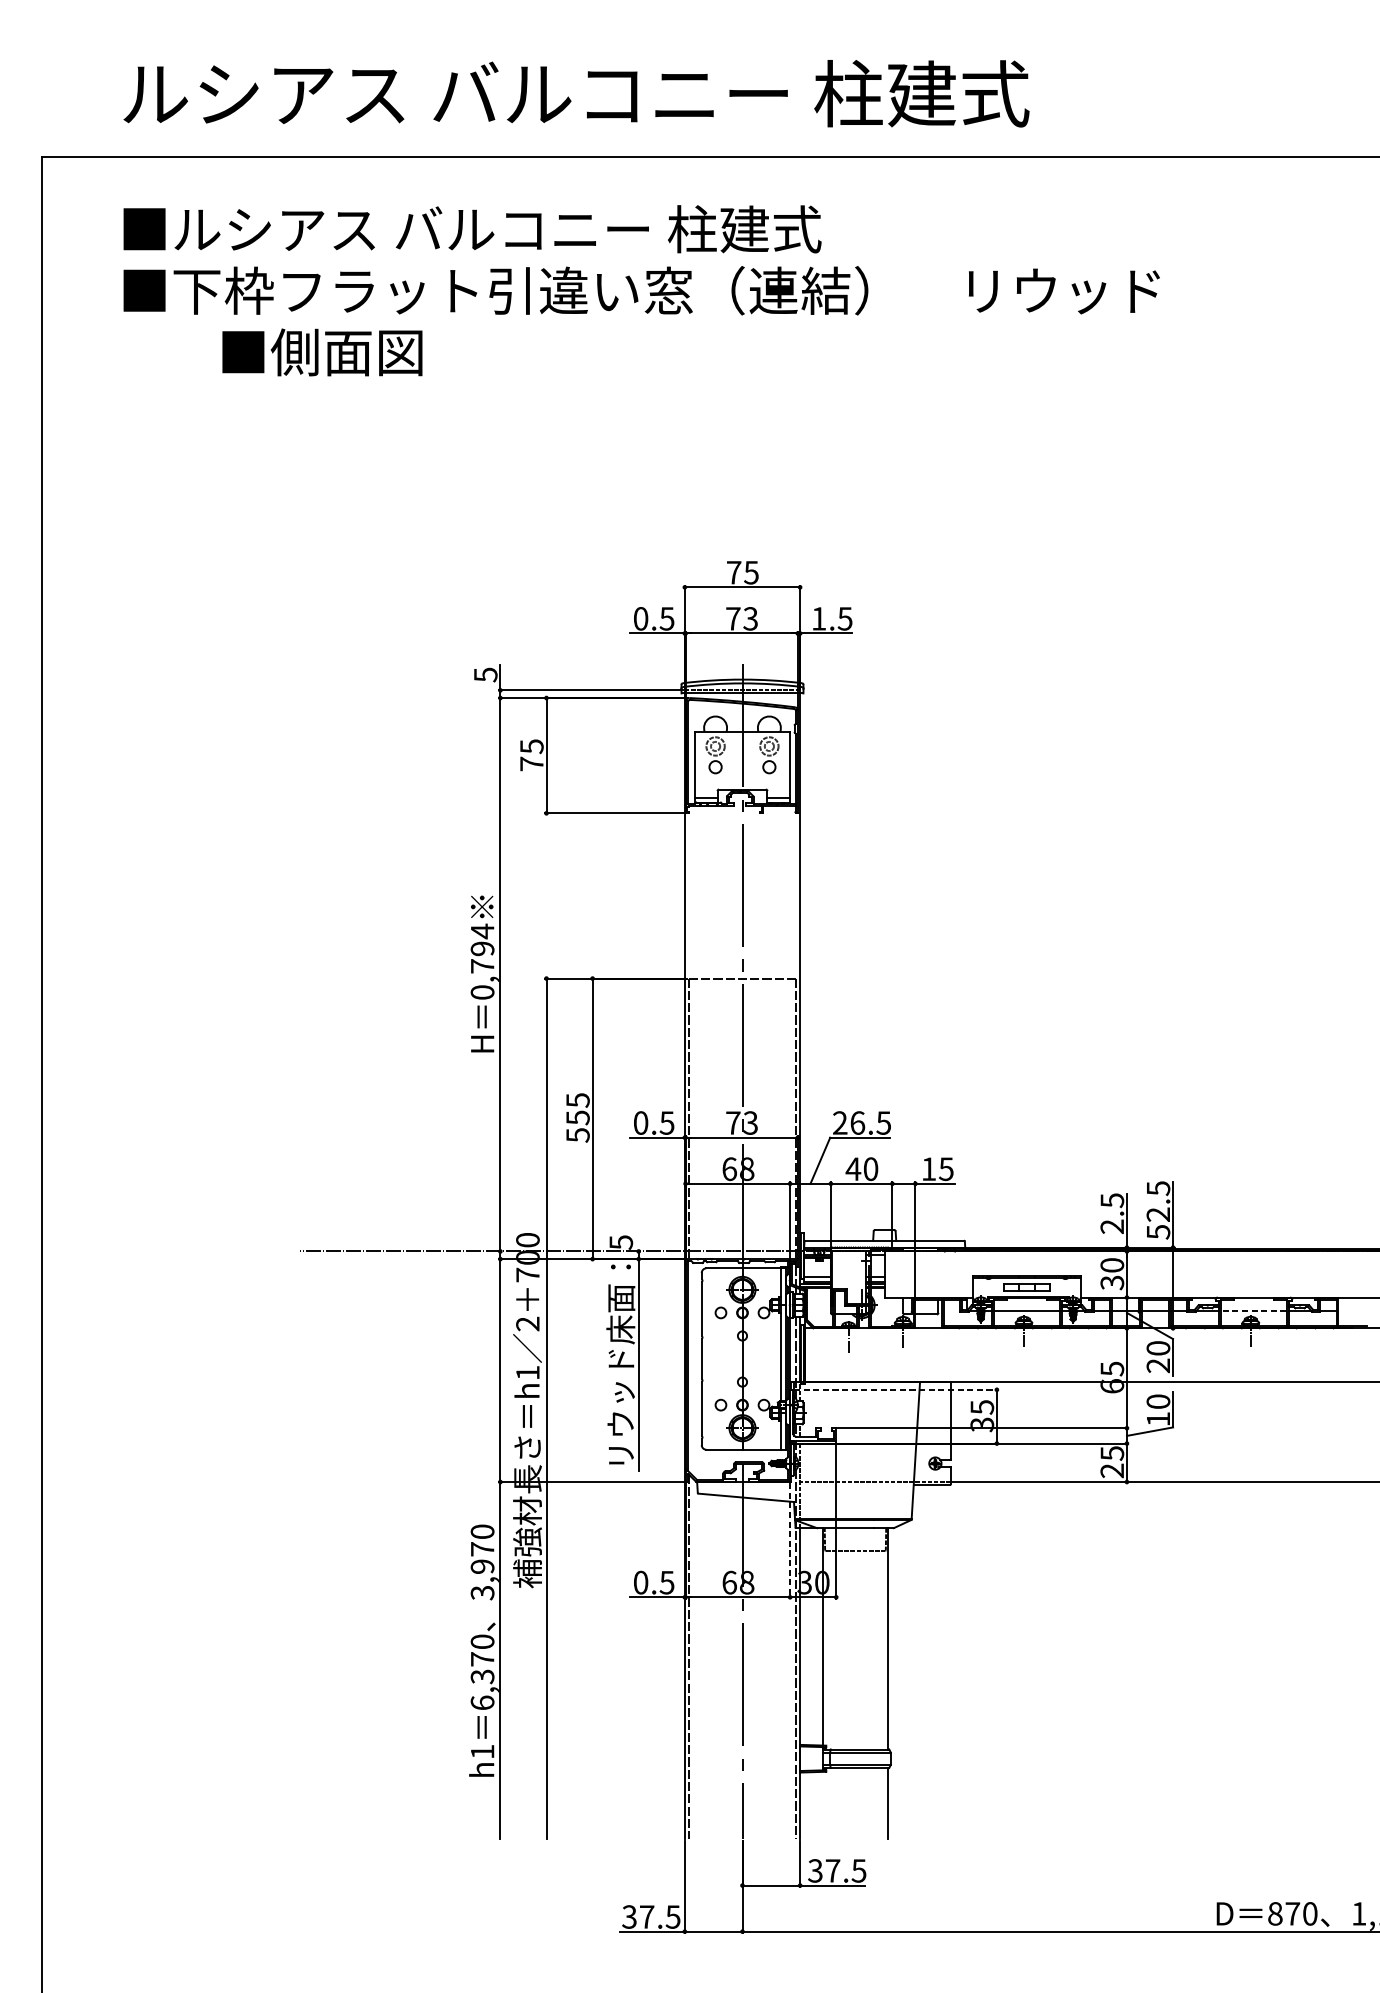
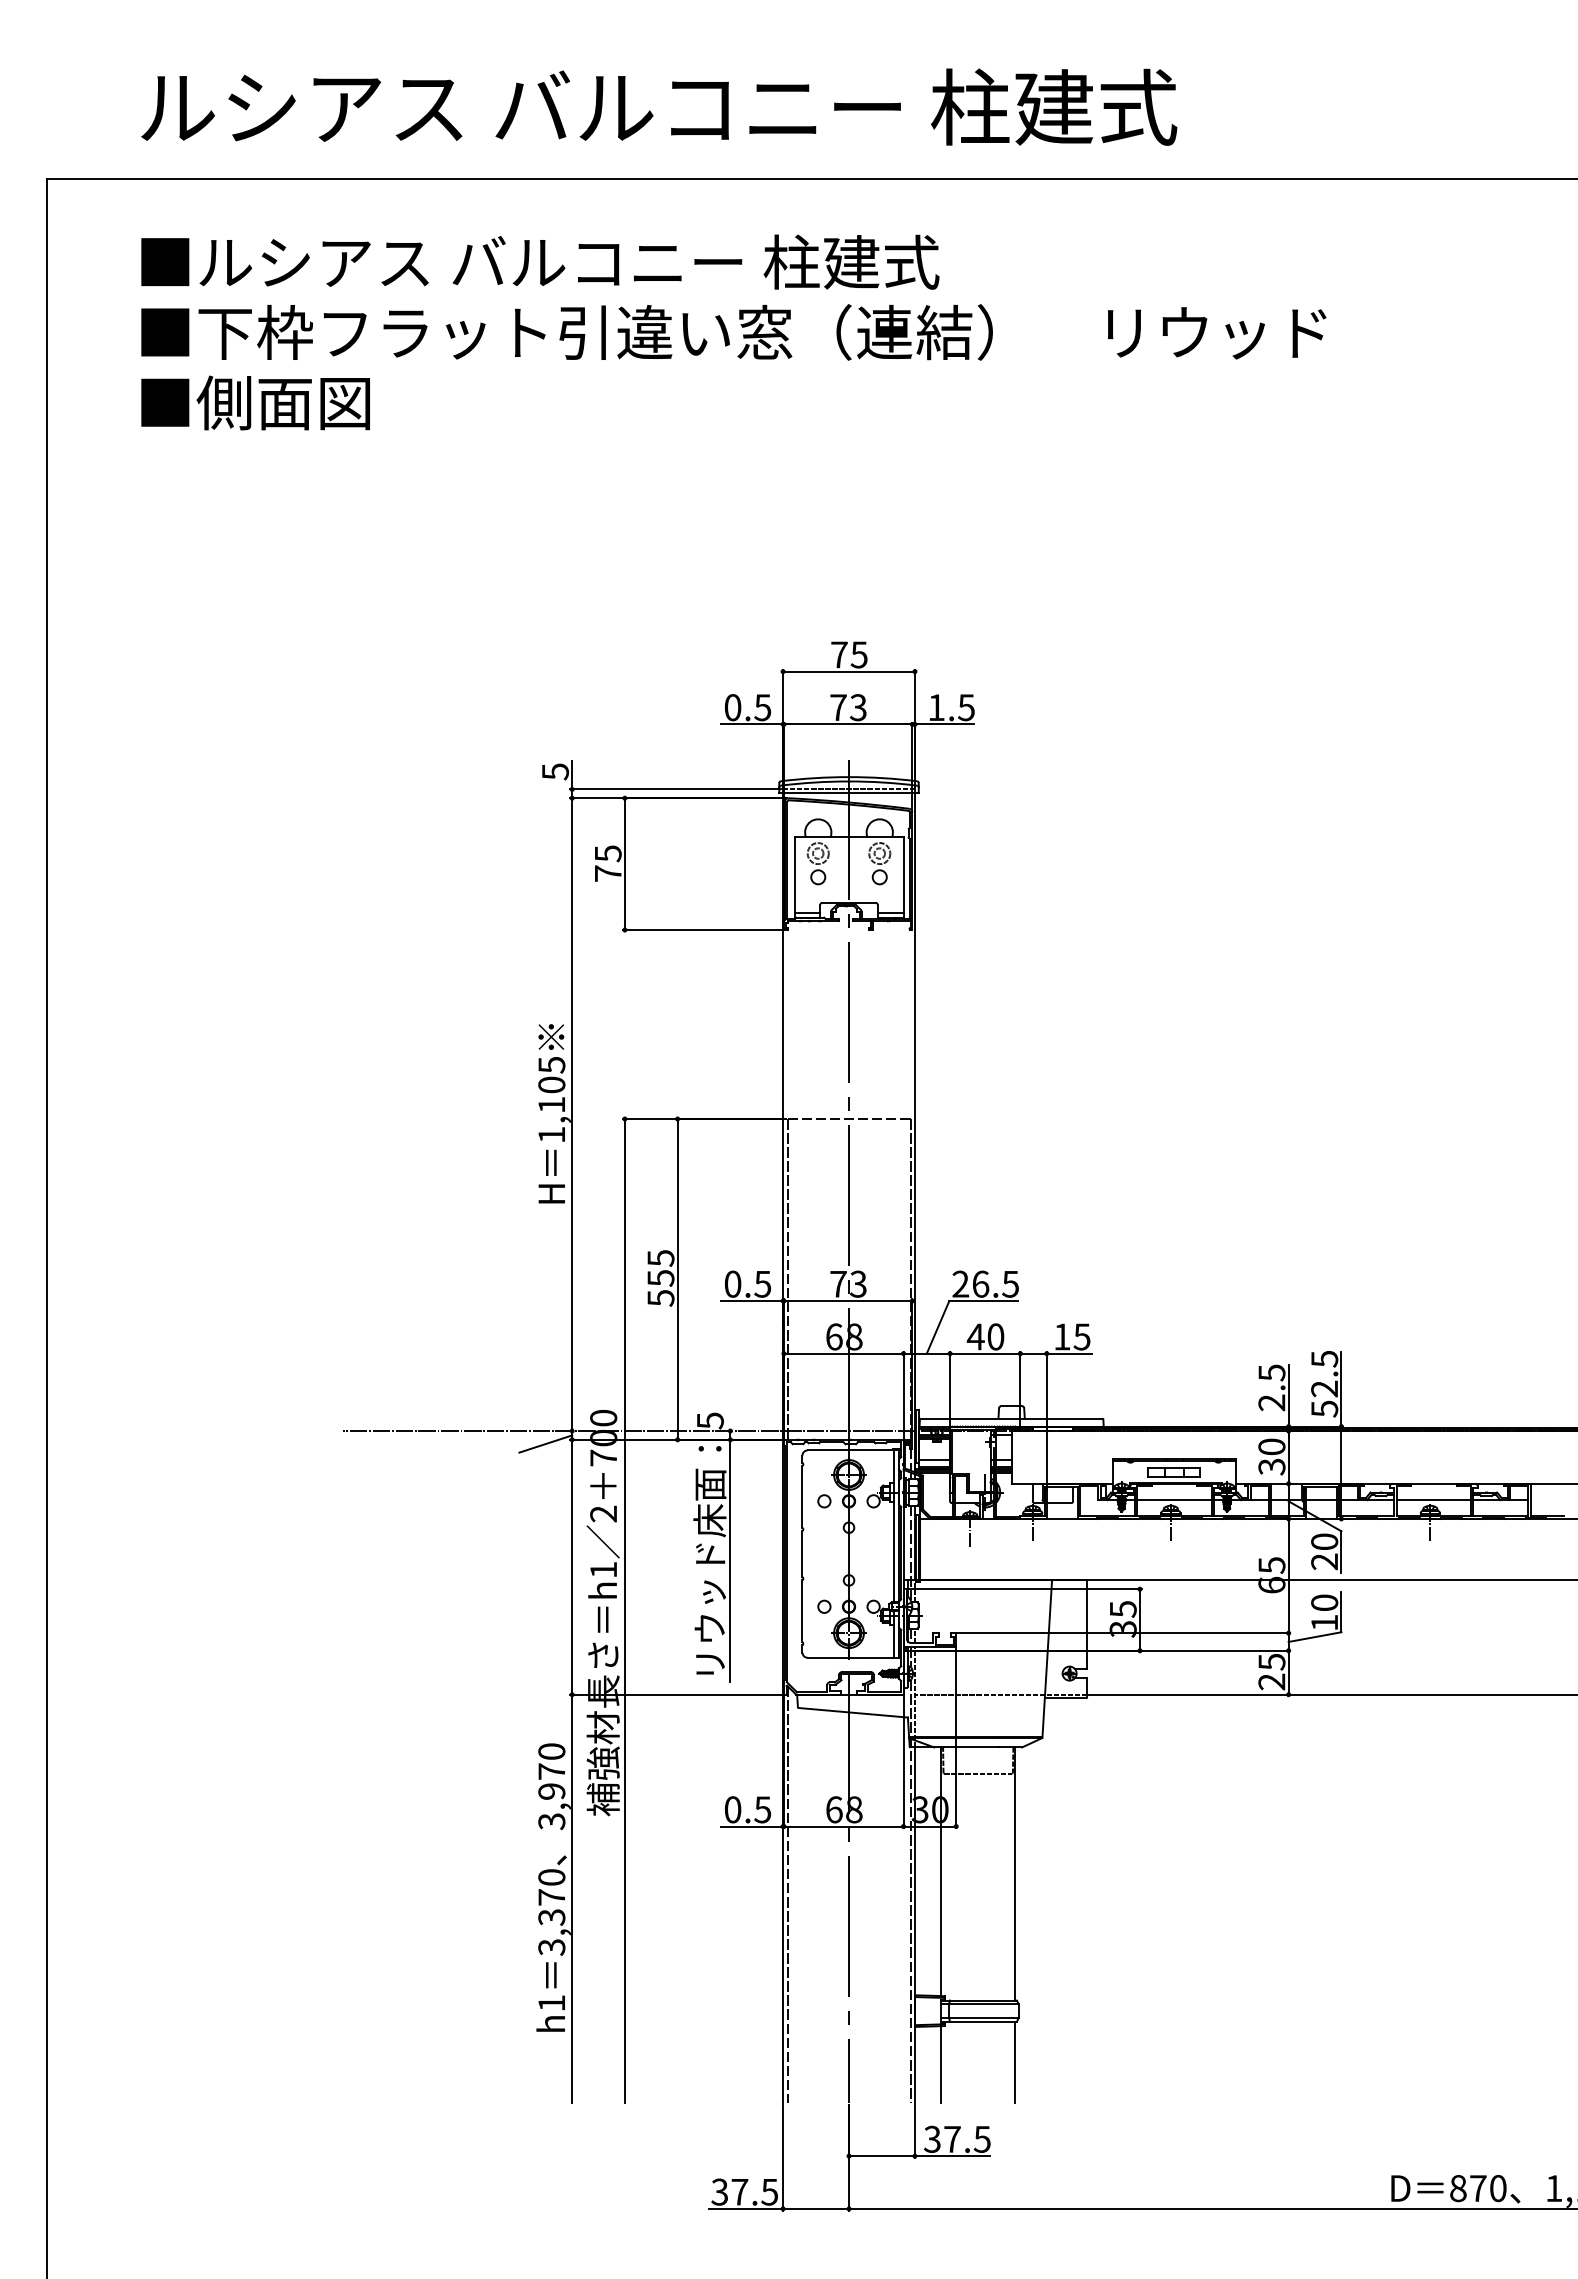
text: (322, 351) -> (255, 402), moved
text: (482, 961) -> (551, 1099), 0,794 -> 1,105
line: (477, 1262) -> (545, 1443), added
line: (1253, 1311) -> (1433, 1499), dashed -> solid
line: (895, 1390) -> (1024, 1589), dashed -> solid
line: (790, 1541) -> (903, 1762), dashed -> solid
text: (482, 1703) -> (551, 1947), 6,370 -> 3,370
line: (823, 1805) -> (941, 2064), added

